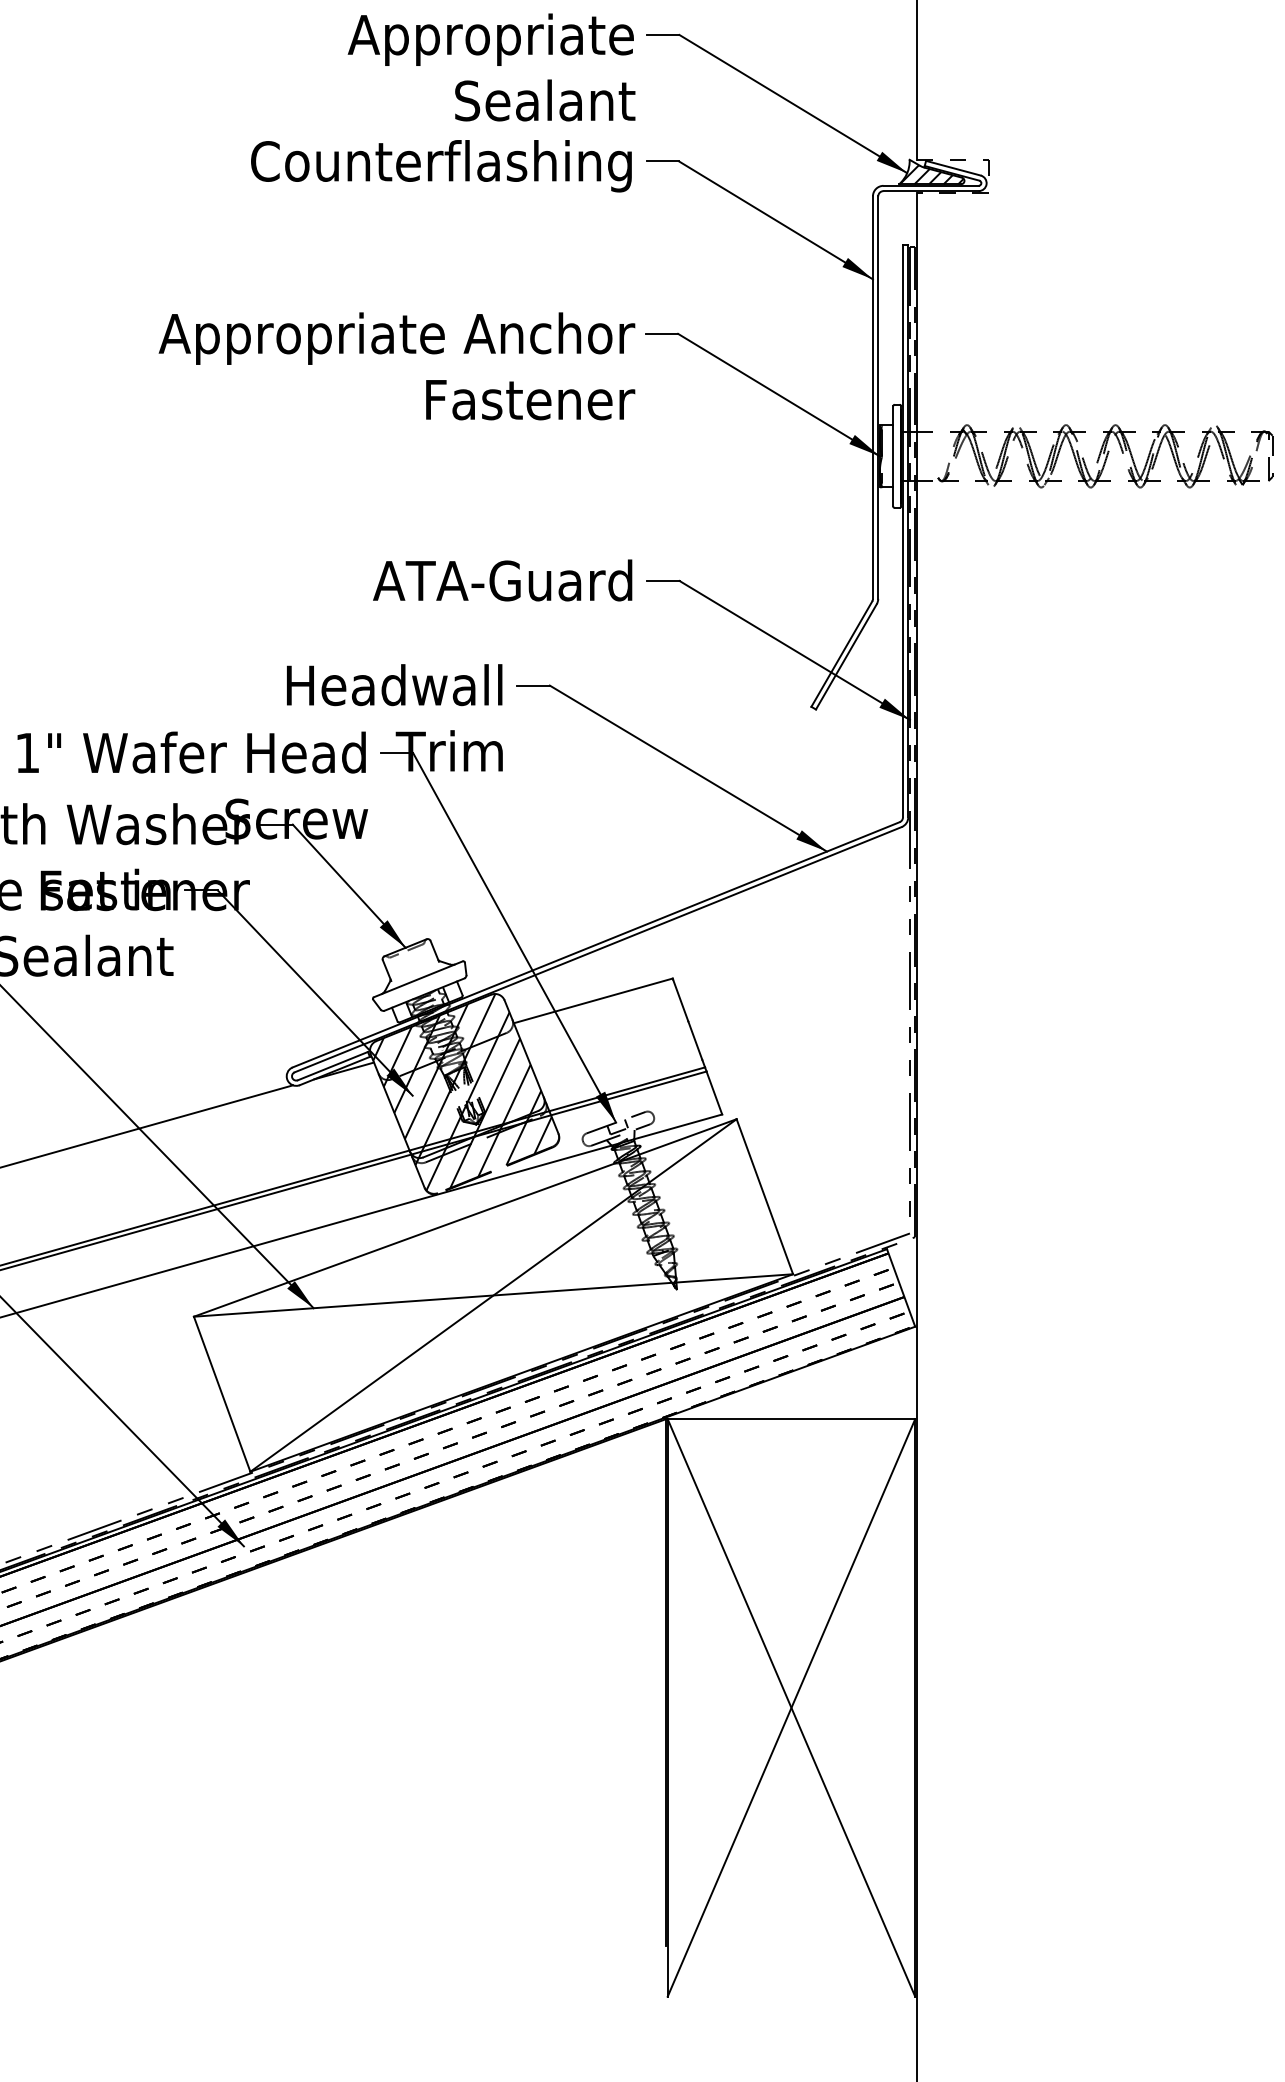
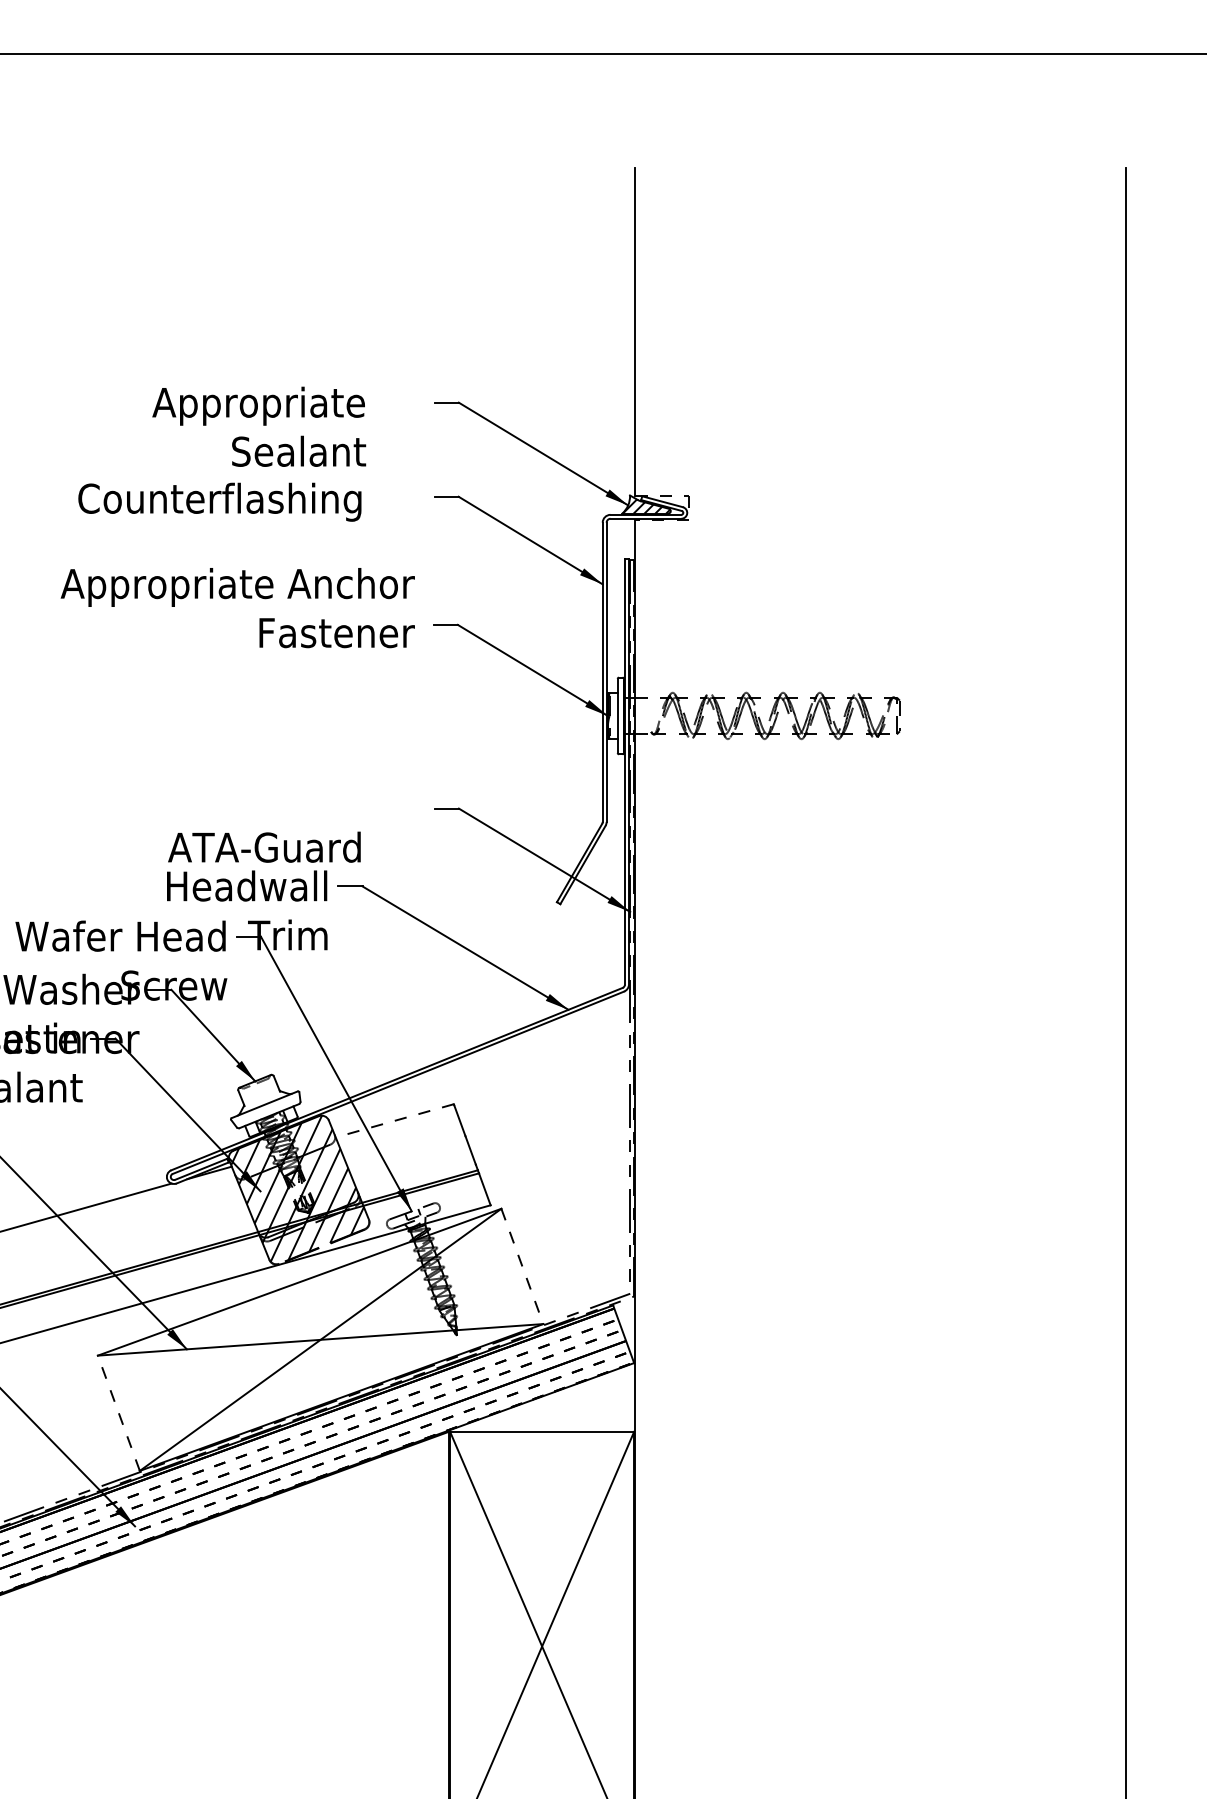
text: (492, 67) -> (259, 426), moved
text: (440, 165) -> (219, 501), moved
text: (396, 366) -> (237, 608), moved
text: (502, 579) -> (264, 846), moved
line: (592, 1000) -> (394, 1120), solid -> dashed
line: (765, 1196) -> (522, 1266), solid -> dashed
line: (221, 1393) -> (118, 1412), solid -> dashed

